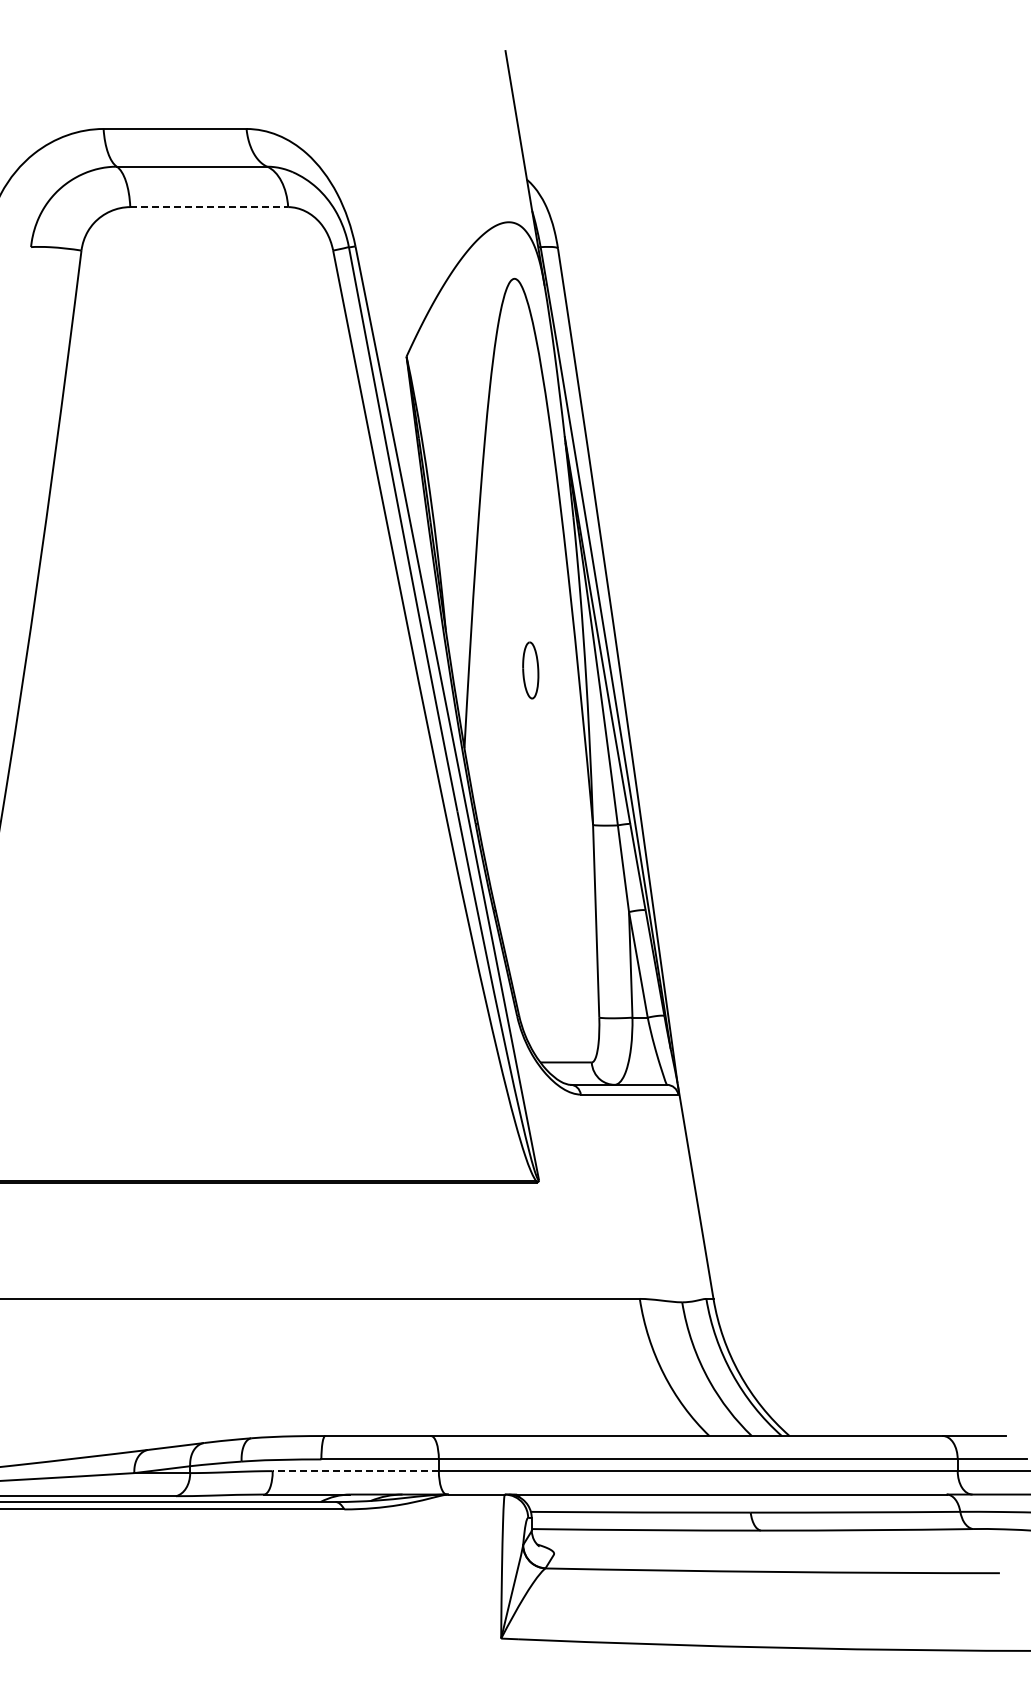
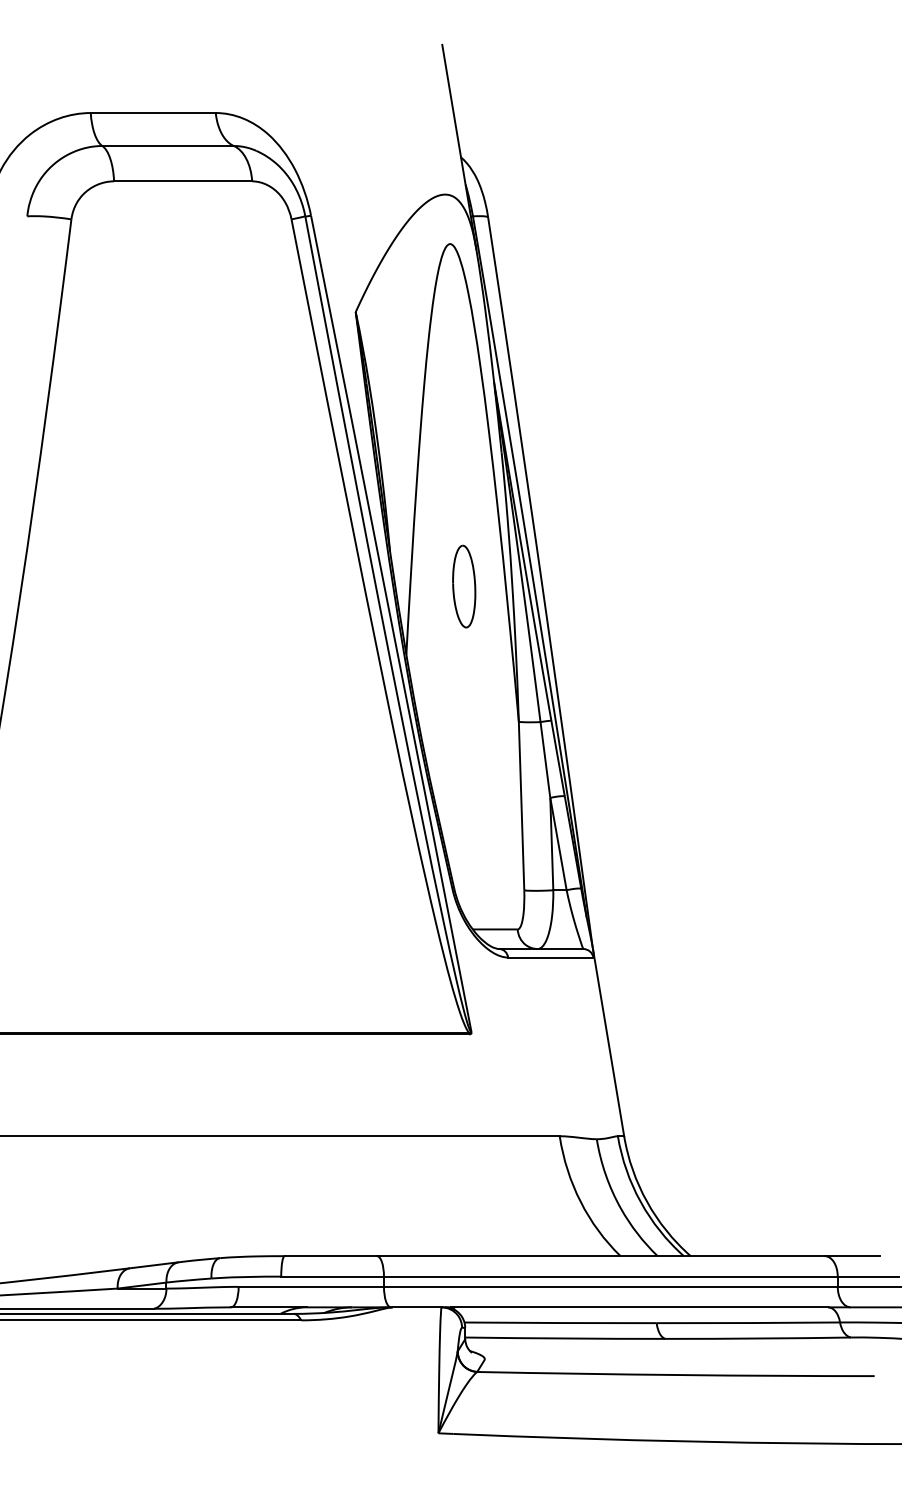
line: (209, 207) -> (183, 181), dashed -> solid
part: (530, 670) -> (464, 586), size x1.67
line: (355, 1471) -> (311, 1287), dashed -> solid

